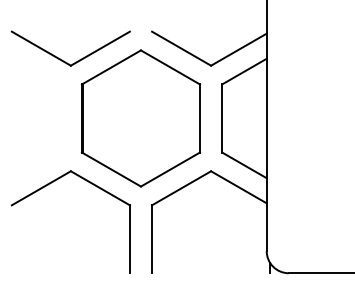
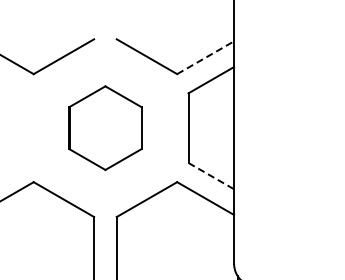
line: (239, 49) -> (206, 57), solid -> dashed
part: (140, 118) -> (104, 128), size x0.6
line: (244, 165) -> (211, 176), solid -> dashed

